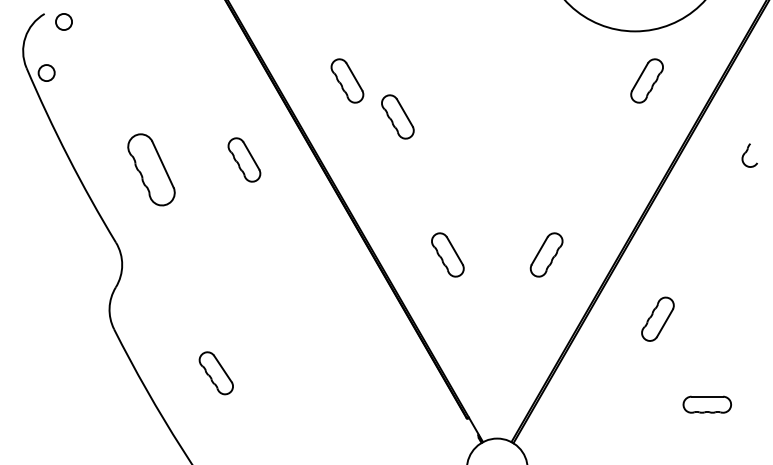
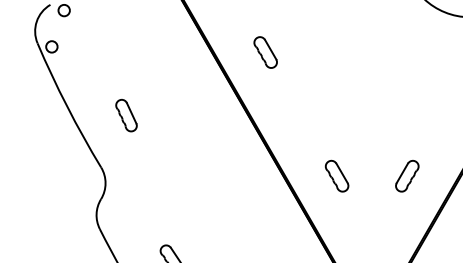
part: (397, 116) -> (301, 77), removed
part: (244, 159) -> (192, 108), removed
part: (151, 169) -> (126, 115), size x0.62

